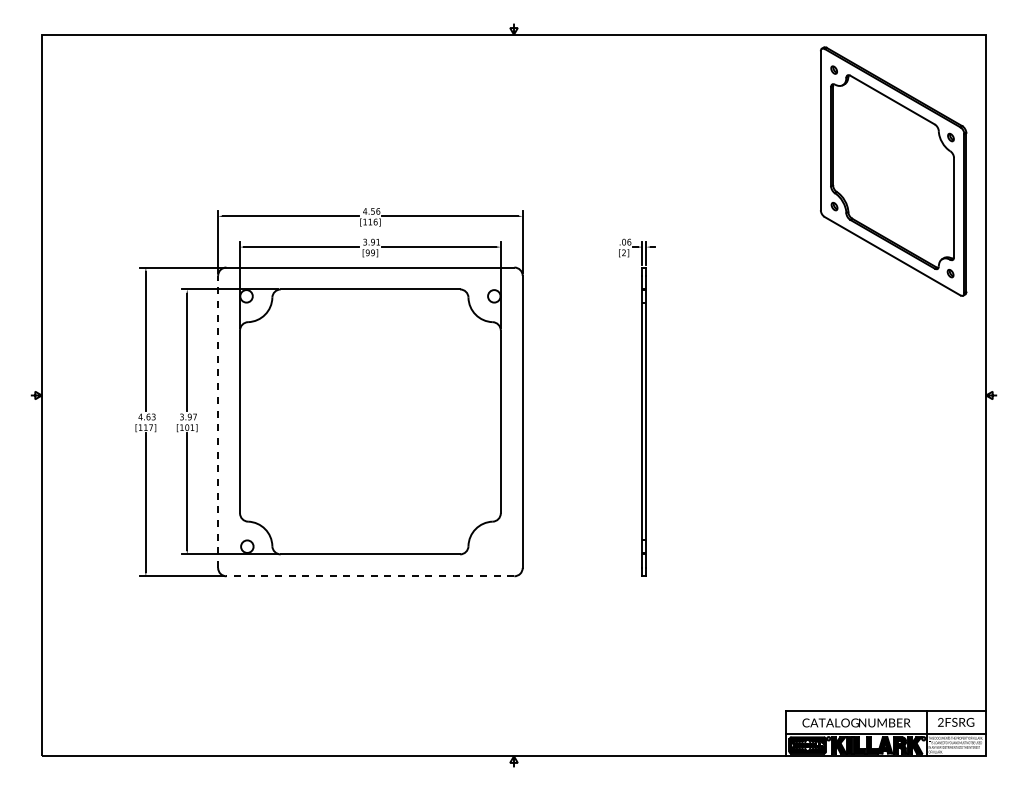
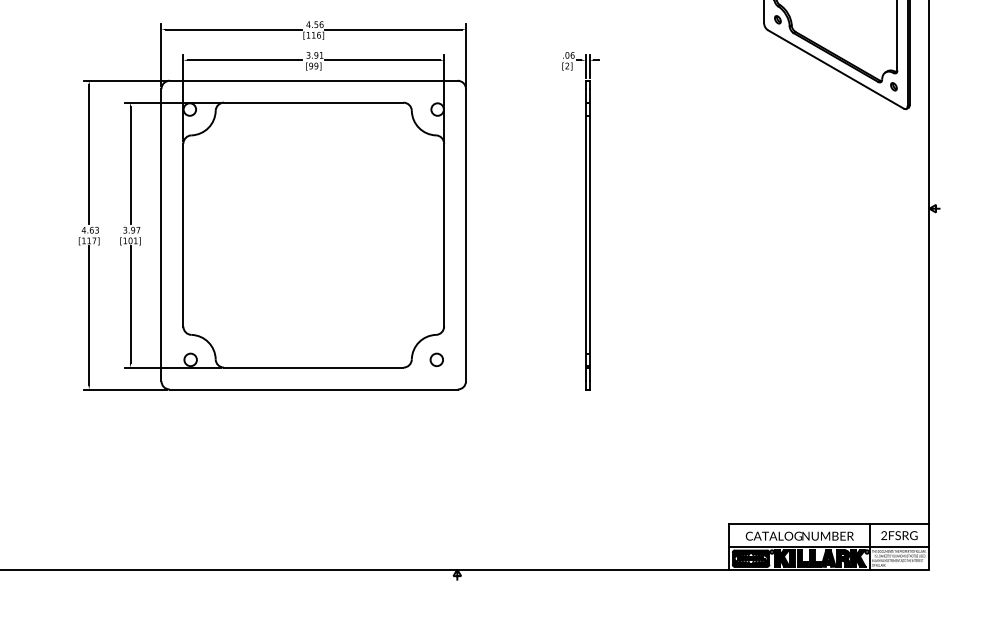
line: (218, 421) -> (161, 234), dashed -> solid
circle: (493, 546) -> (436, 359), added
line: (370, 576) -> (313, 389), dashed -> solid

